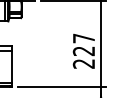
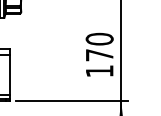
text: (83, 50) -> (99, 54), 227 -> 170

